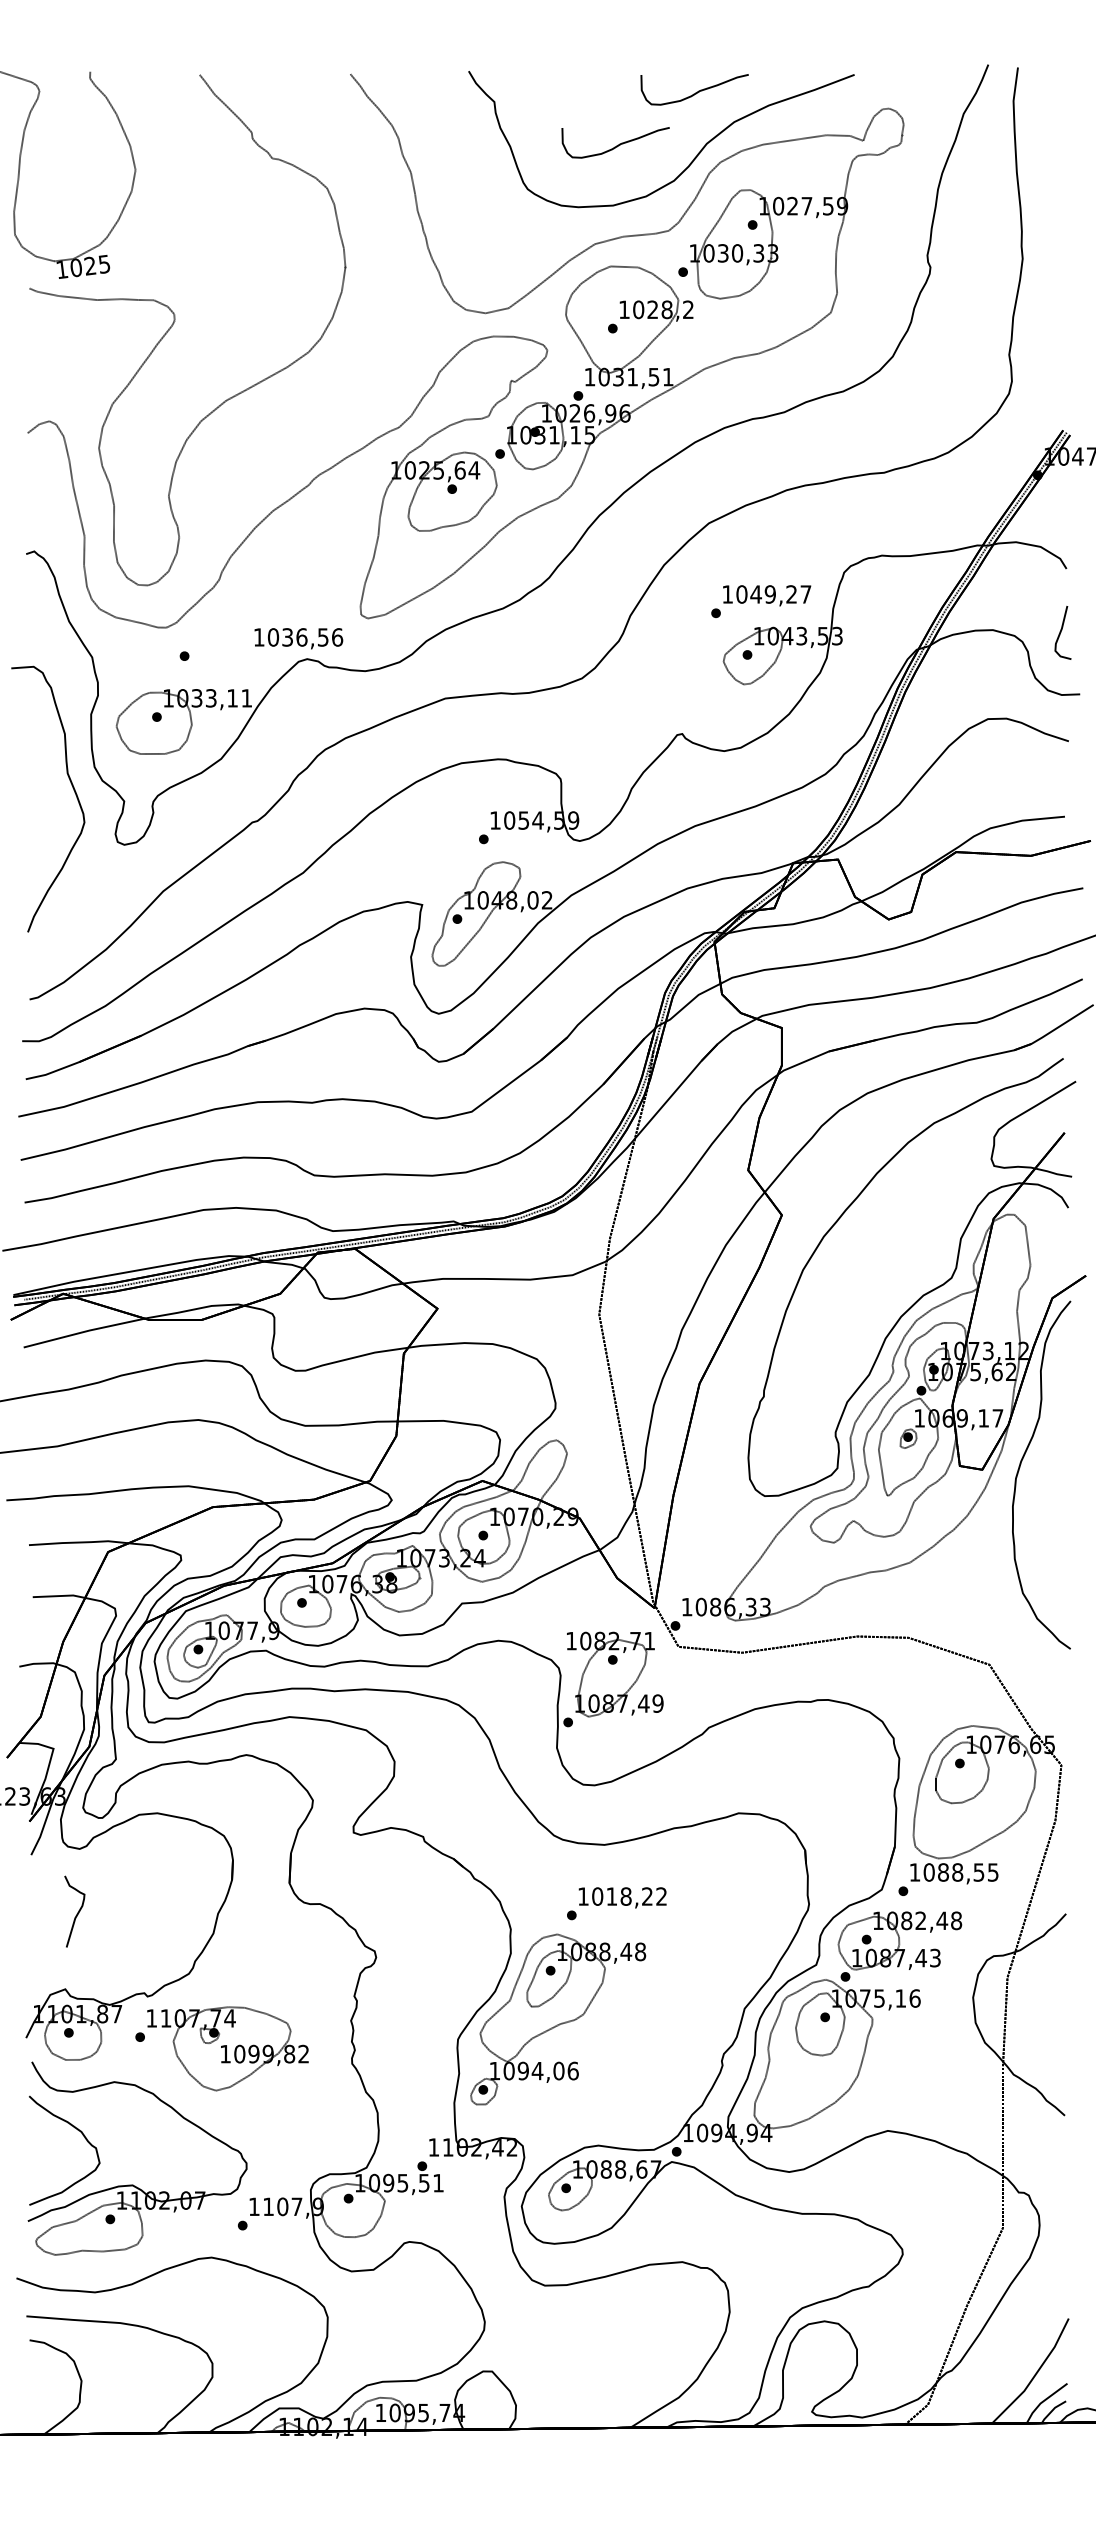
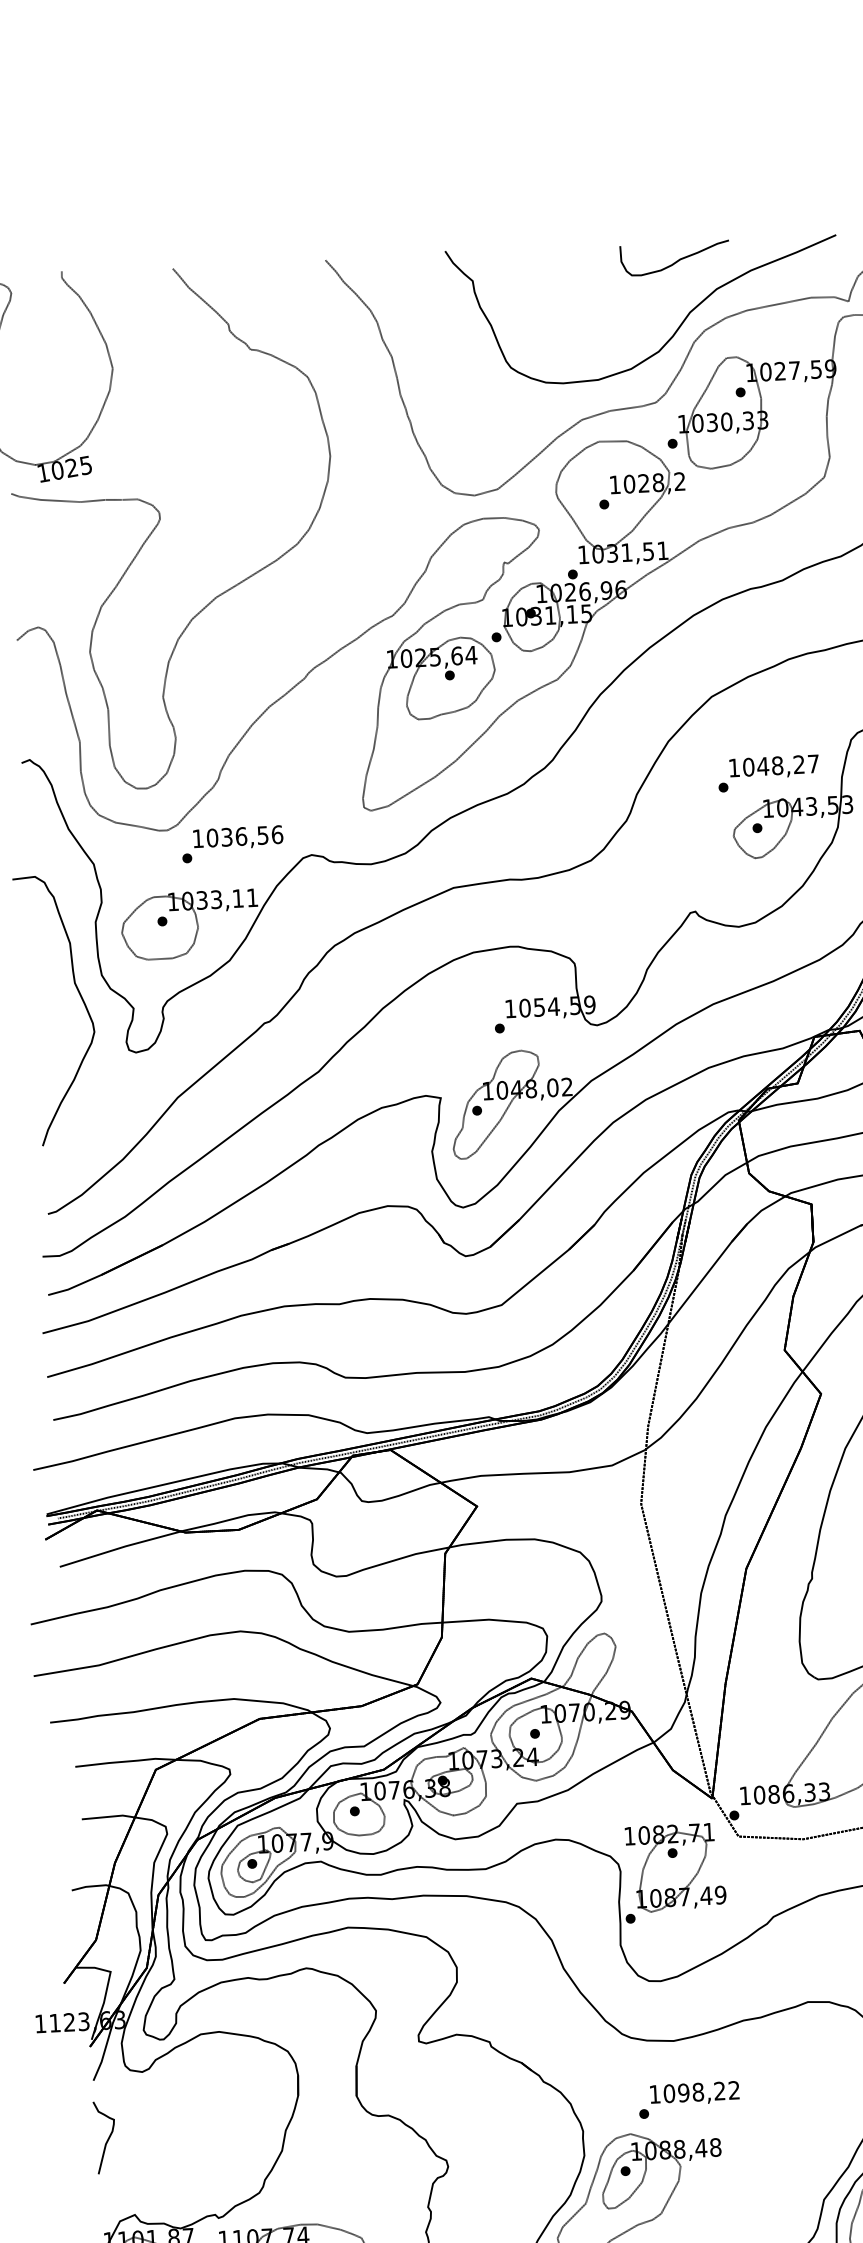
curve: (616, 145) -> (598, 318), removed
text: (769, 594) -> (776, 765), 1049,27 -> 1048,27
text: (298, 638) -> (237, 837), moved
text: (611, 1896) -> (683, 2092), 1018,22 -> 1098,22
curve: (77, 1912) -> (107, 2138), moved

